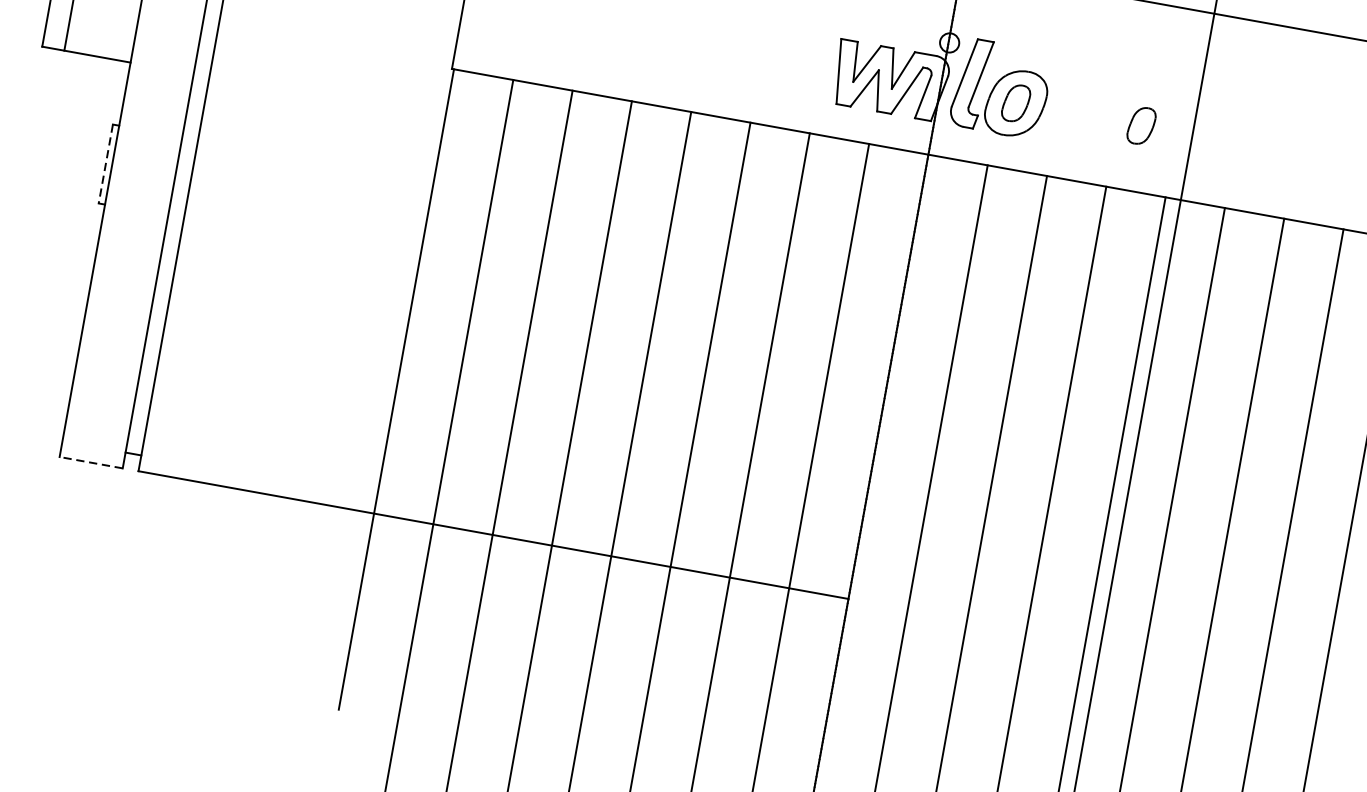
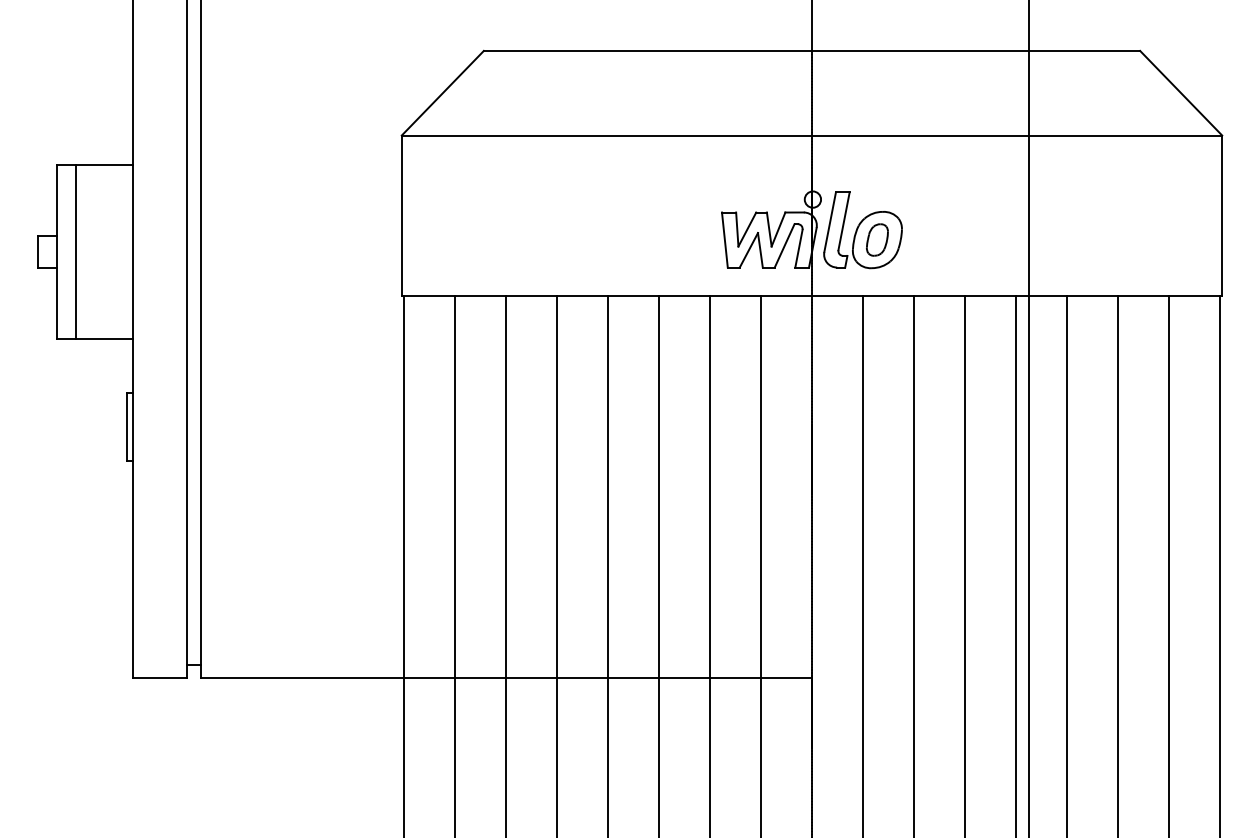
part: (1141, 125) -> (985, 239), removed
line: (105, 164) -> (127, 427), dashed -> solid
line: (90, 462) -> (159, 678), dashed -> solid

